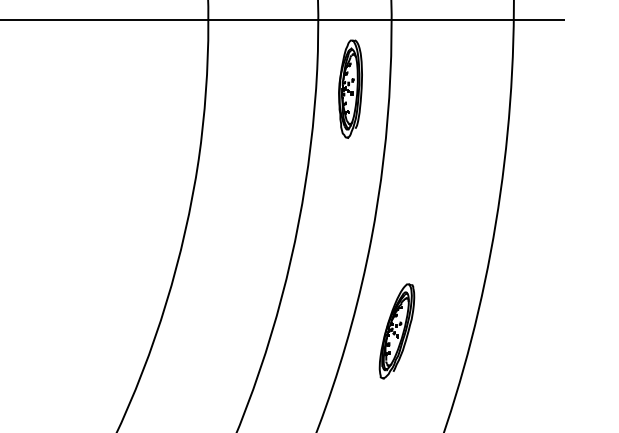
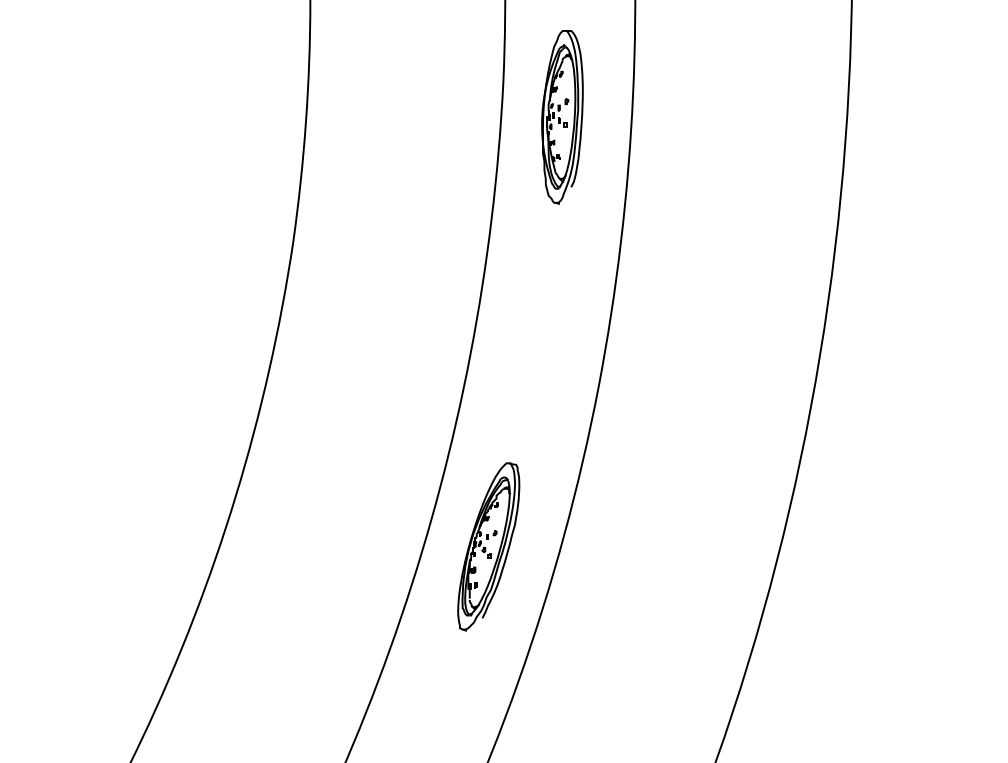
part: (396, 331) -> (487, 546), moved

